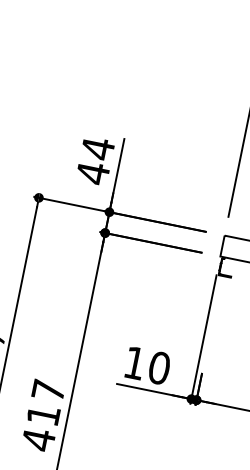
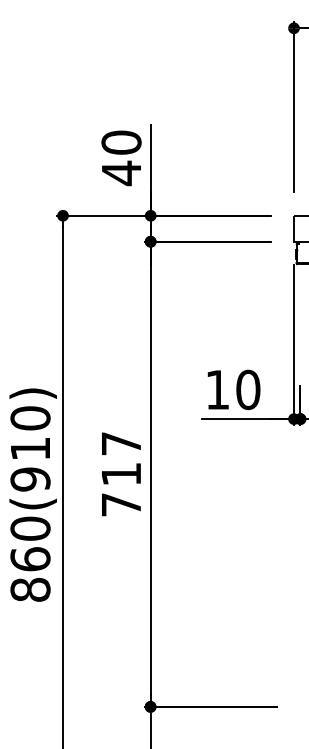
text: (97, 148) -> (121, 142), 44 -> 40
text: (38, 439) -> (121, 504), 417 -> 717

